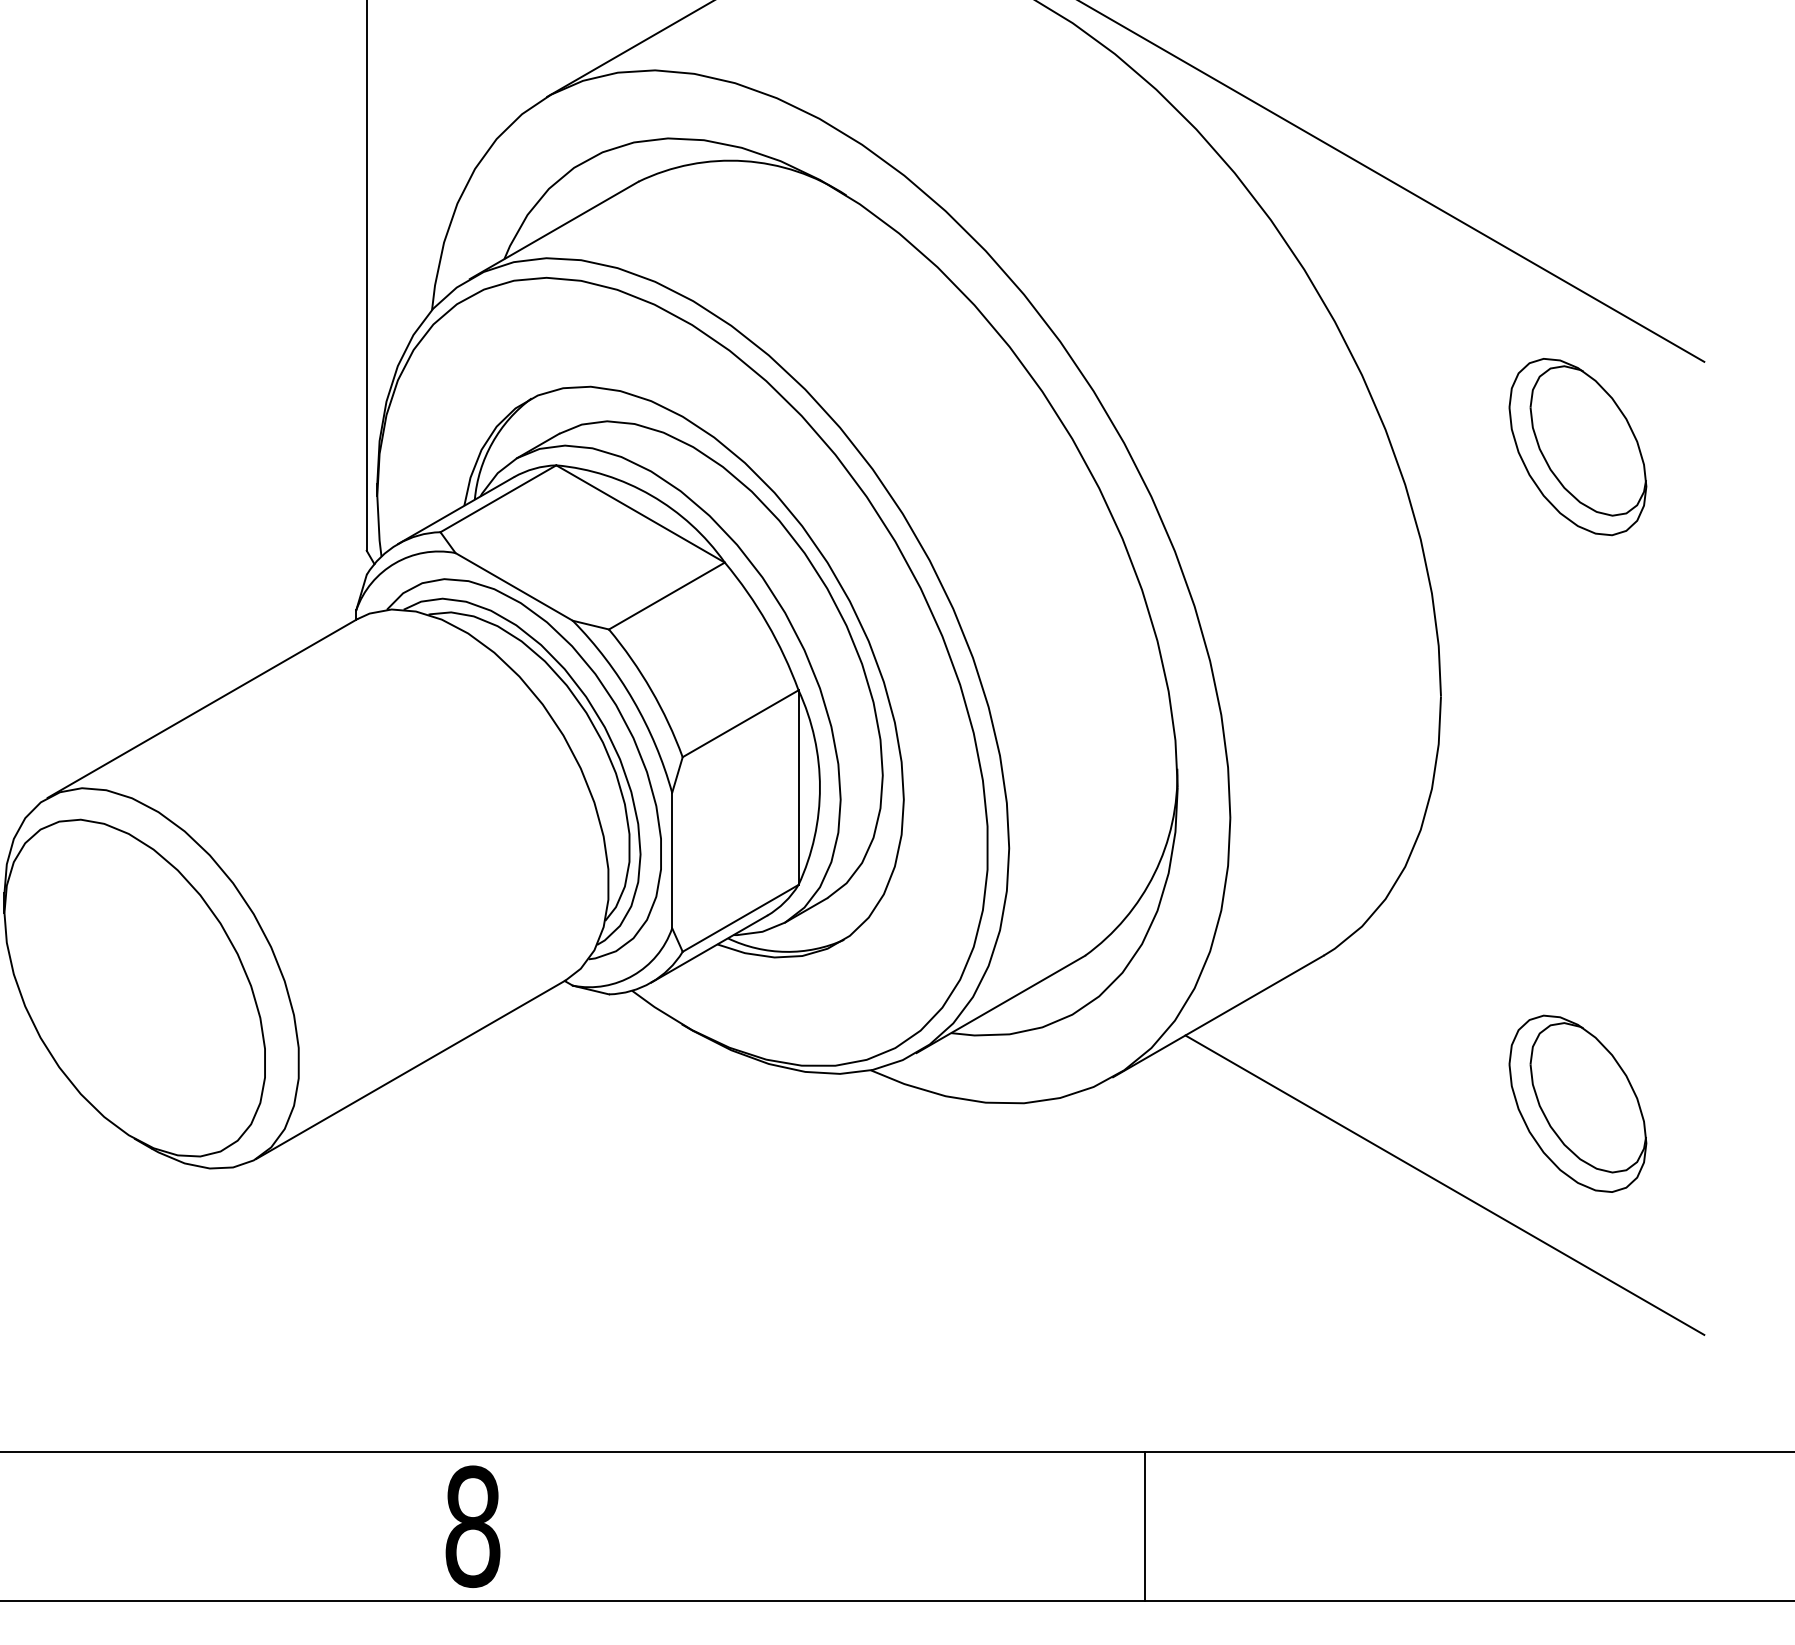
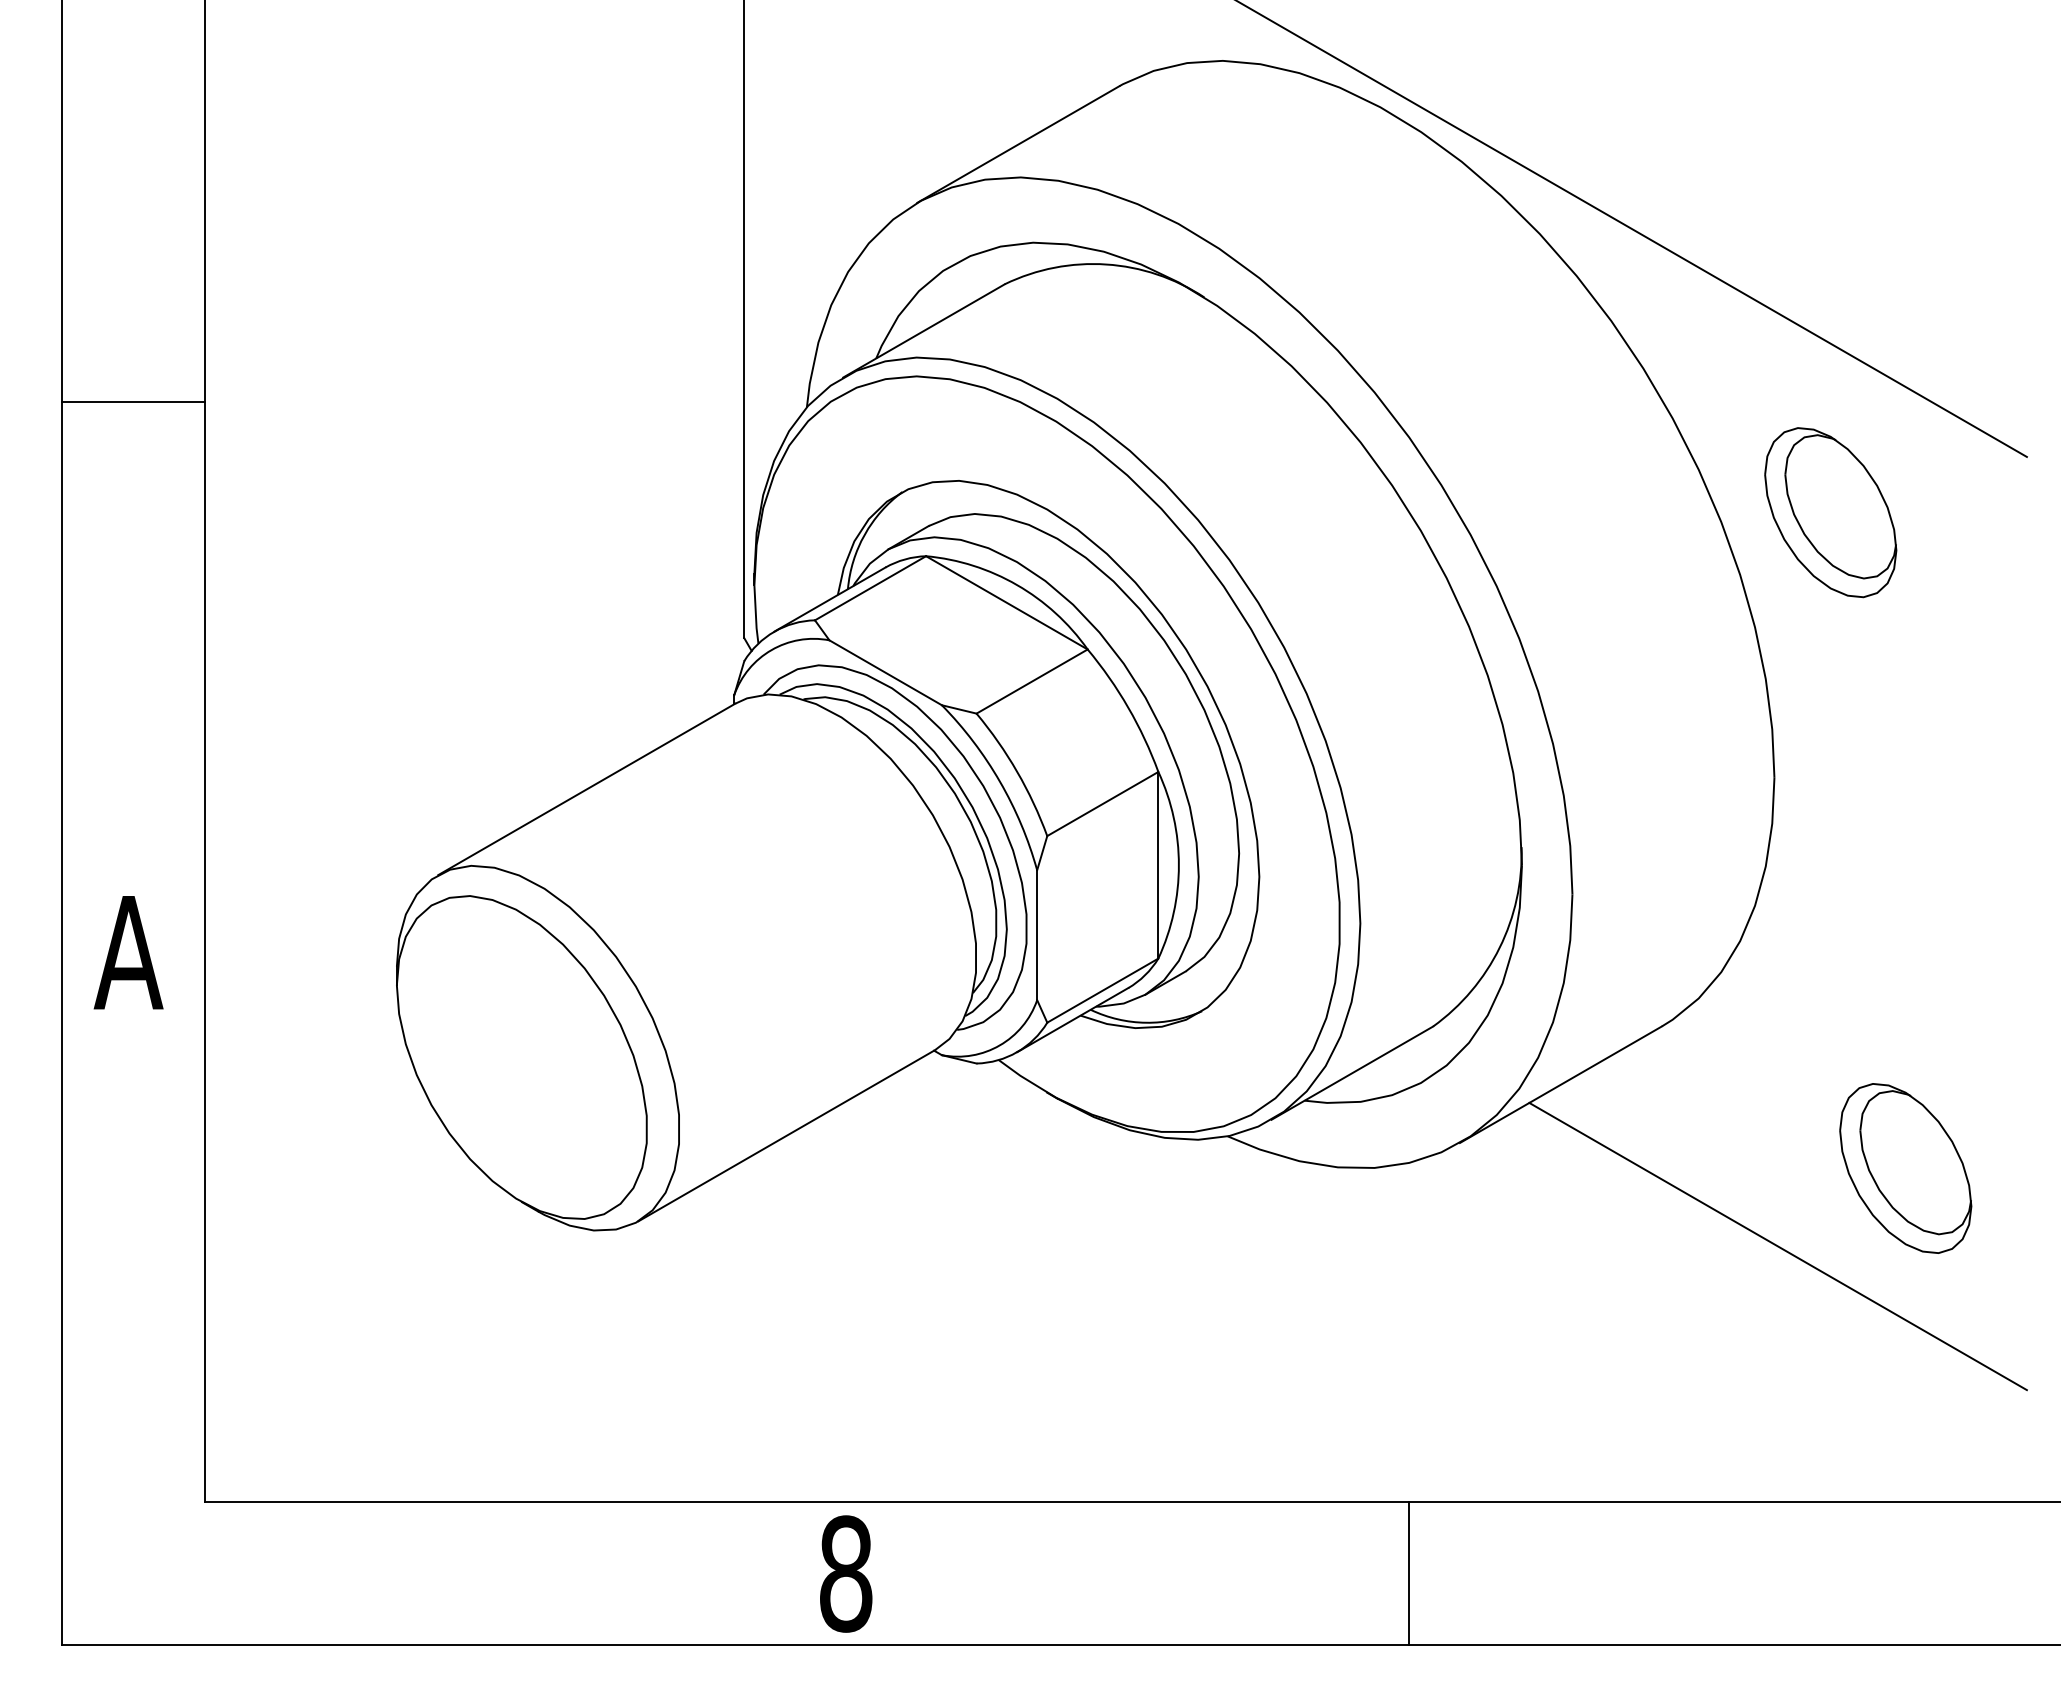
part: (1577, 446) -> (1830, 512), moved
line: (1144, 1526) -> (1409, 1573), moved

